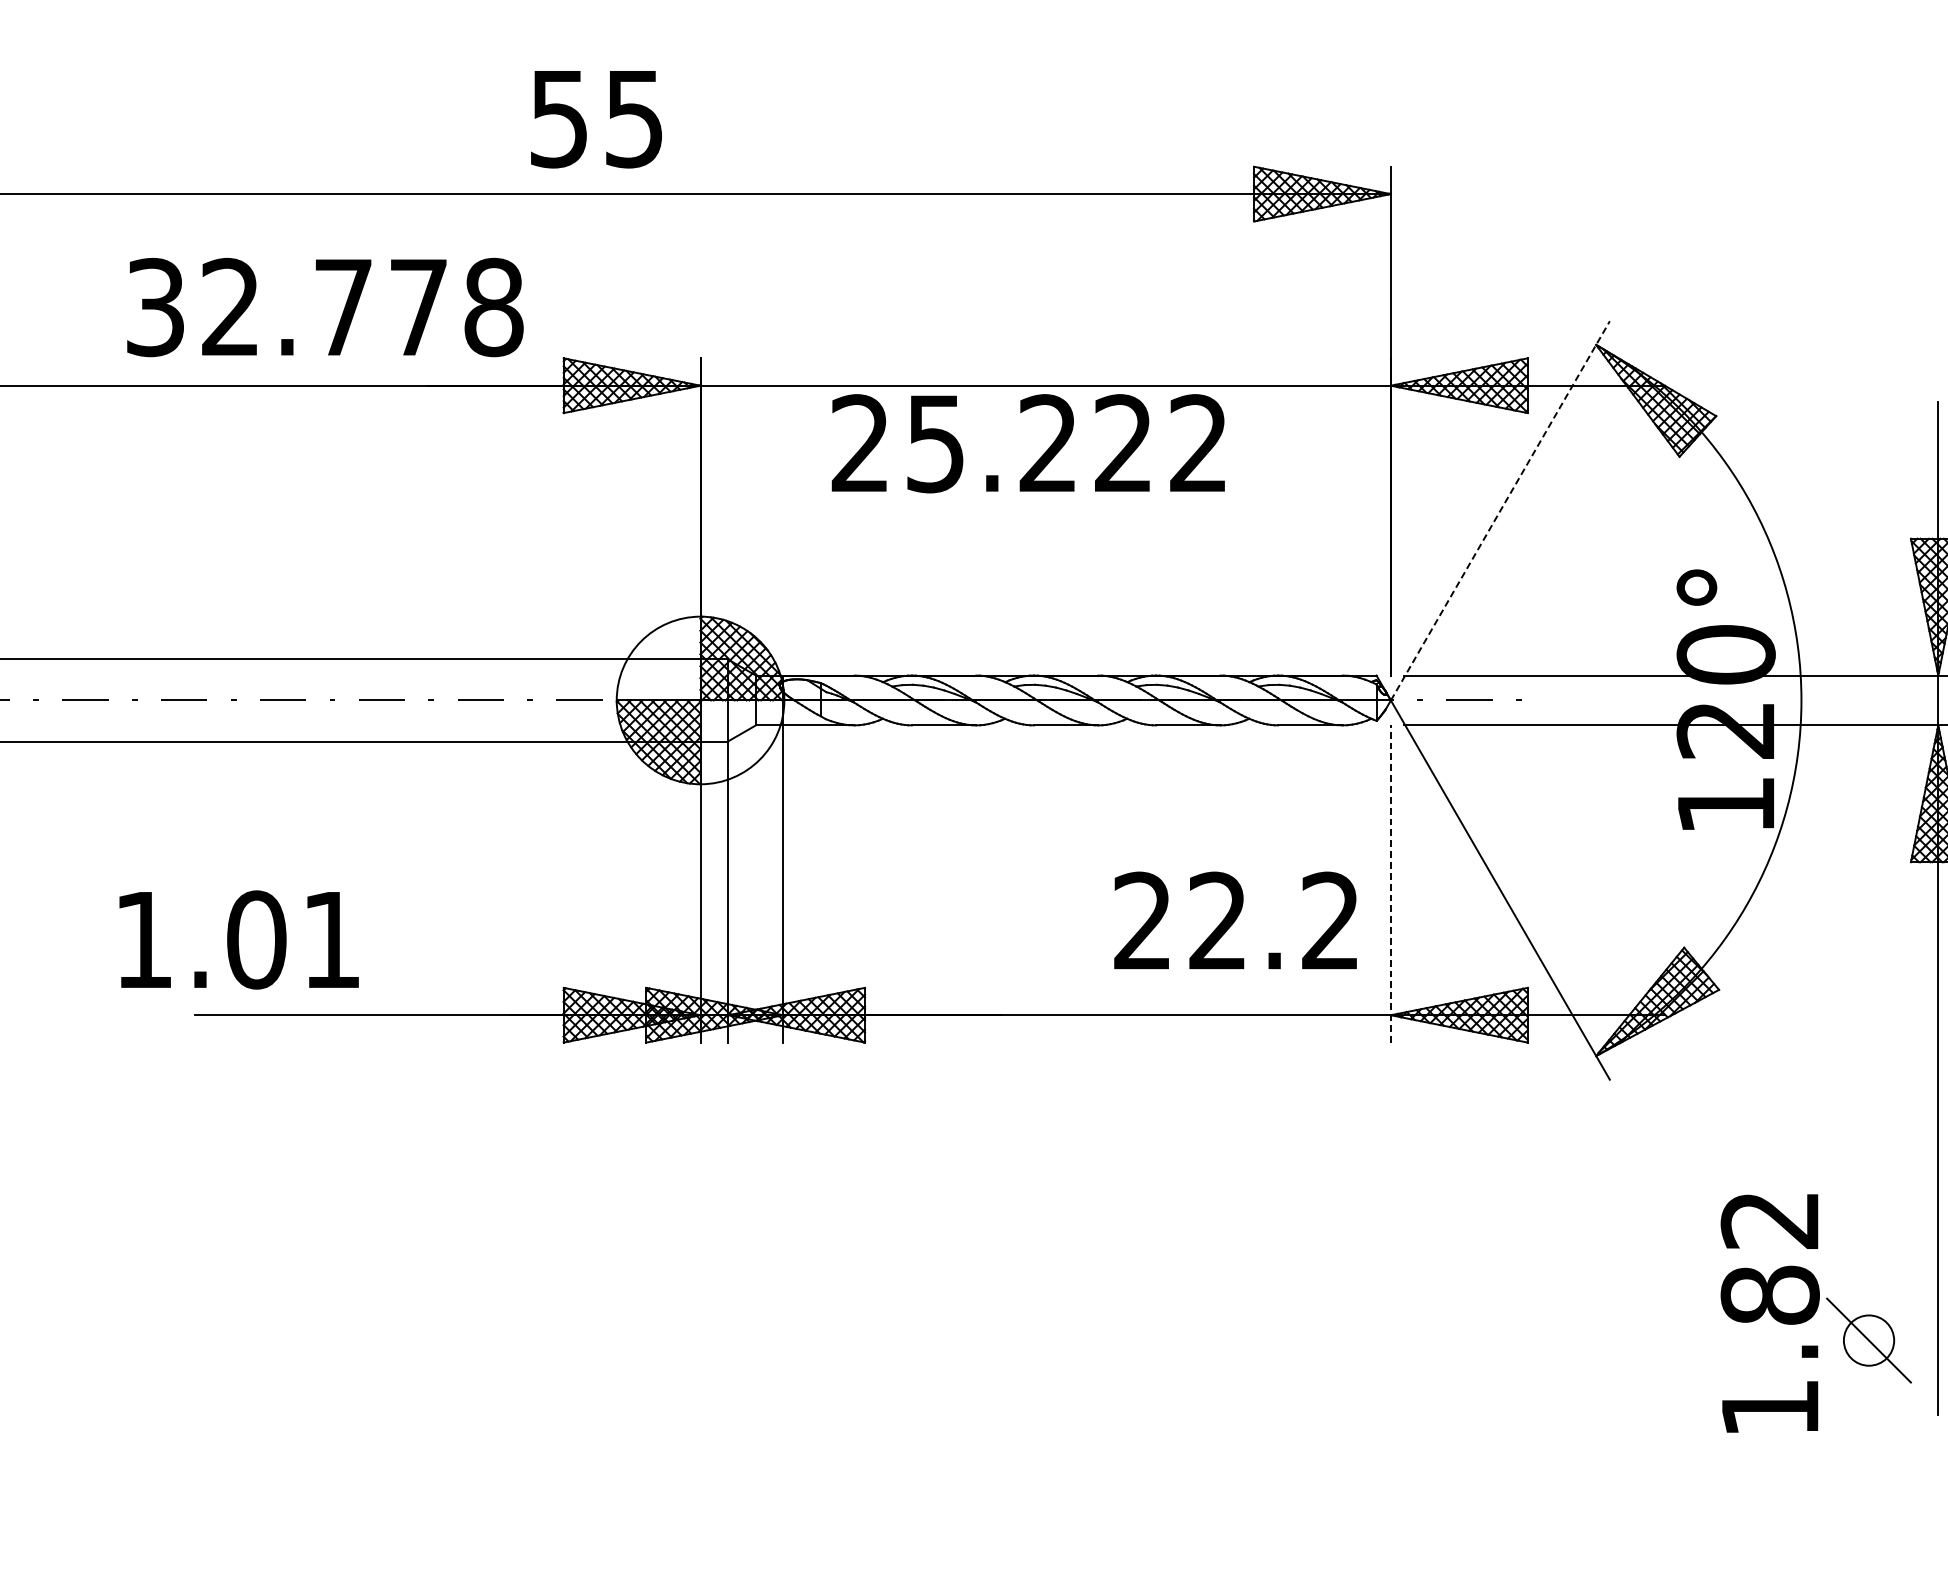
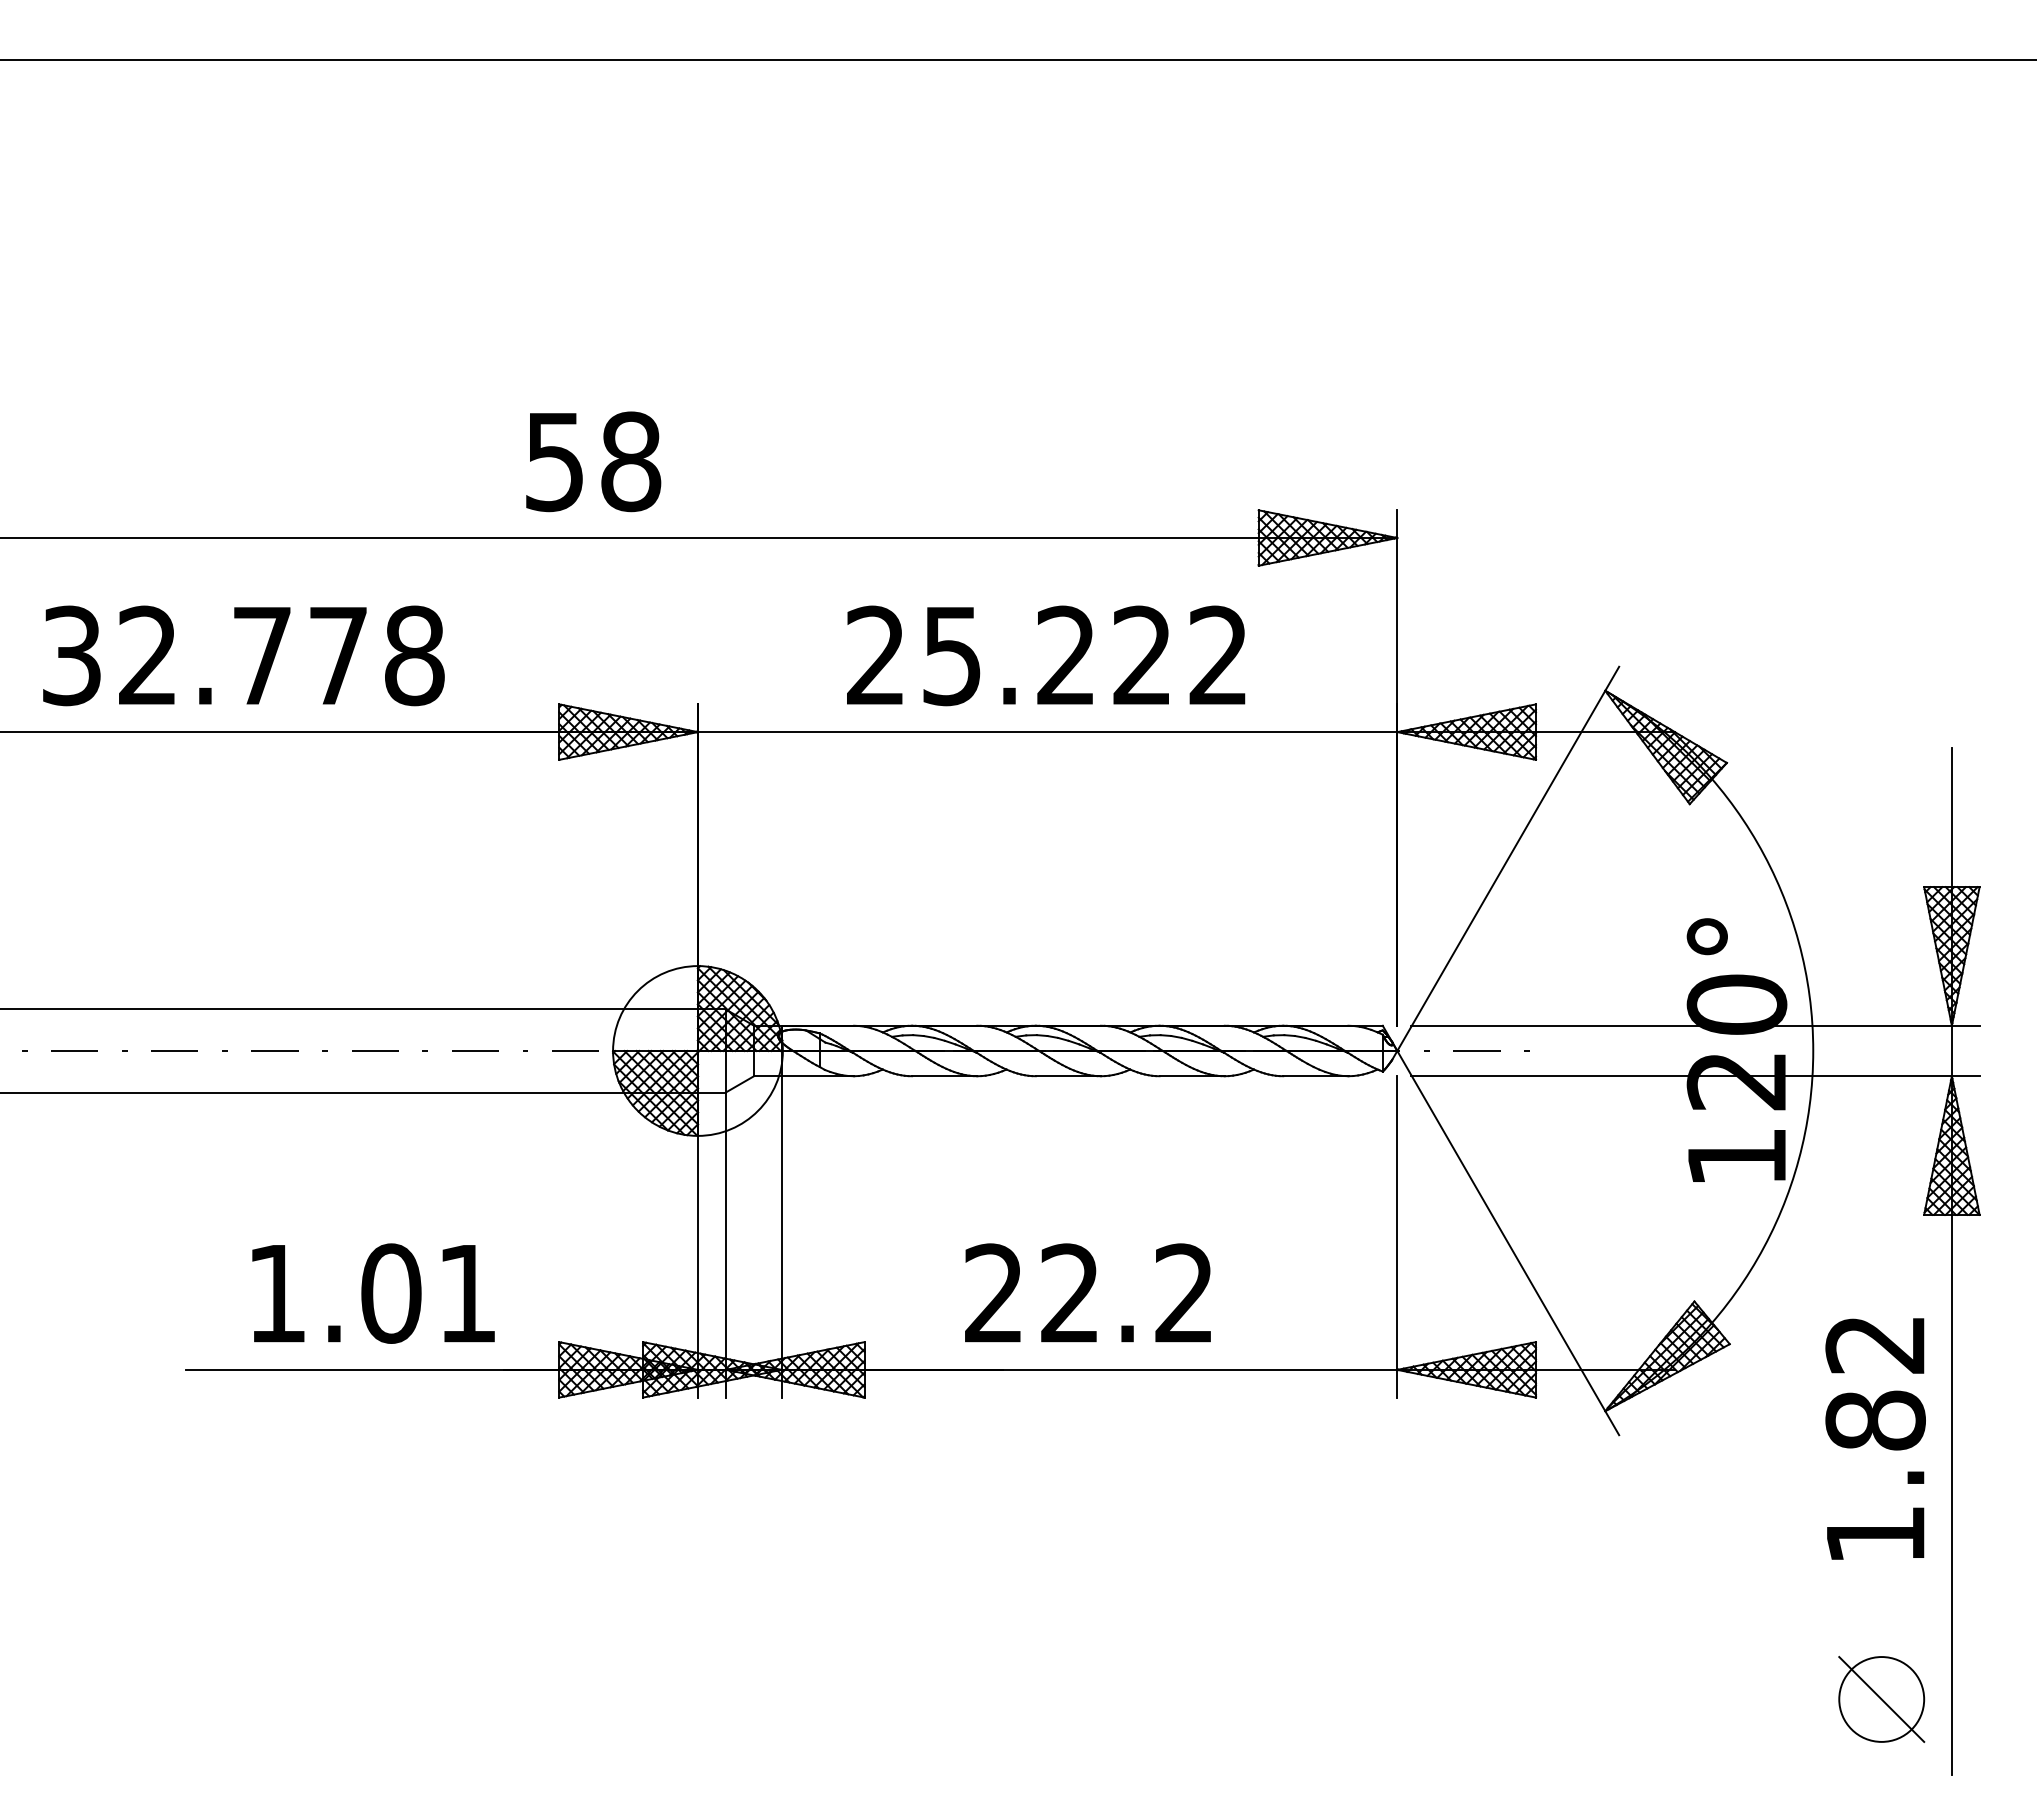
text: (634, 118) -> (631, 461), 55 -> 58
text: (324, 307) -> (243, 655), moved
text: (1028, 443) -> (1046, 655), moved
line: (1500, 510) -> (1508, 858), dashed -> solid
line: (1391, 883) -> (1397, 1236), dashed -> solid
text: (1235, 920) -> (1087, 1292), moved
text: (239, 939) -> (373, 1293), moved
text: (1770, 1312) -> (1875, 1438), moved
circle: (1868, 1340) -> (1881, 1699), size x1.67

